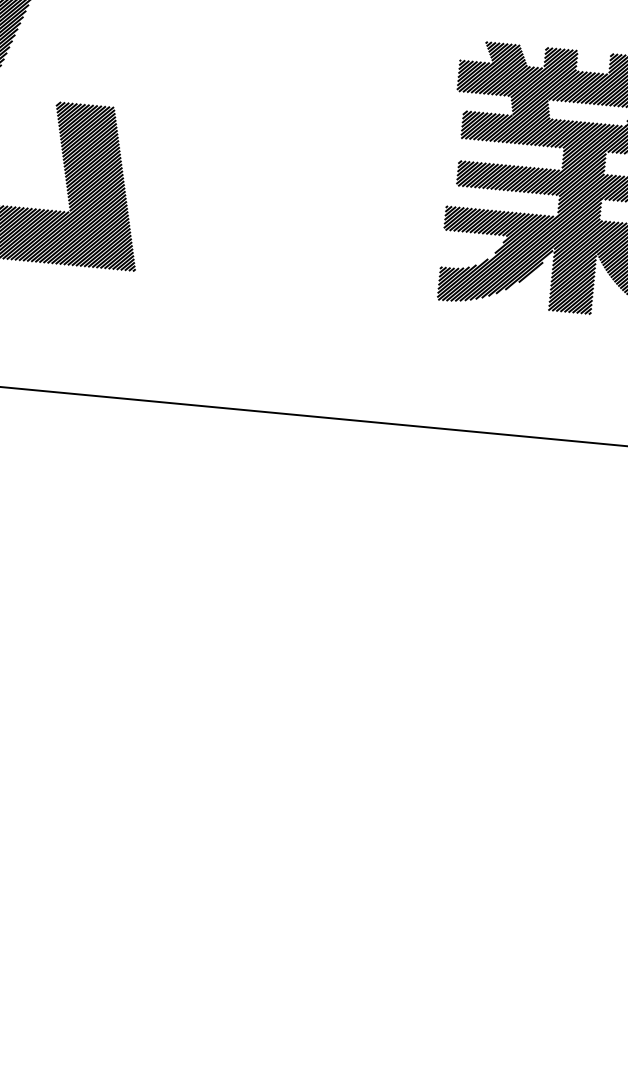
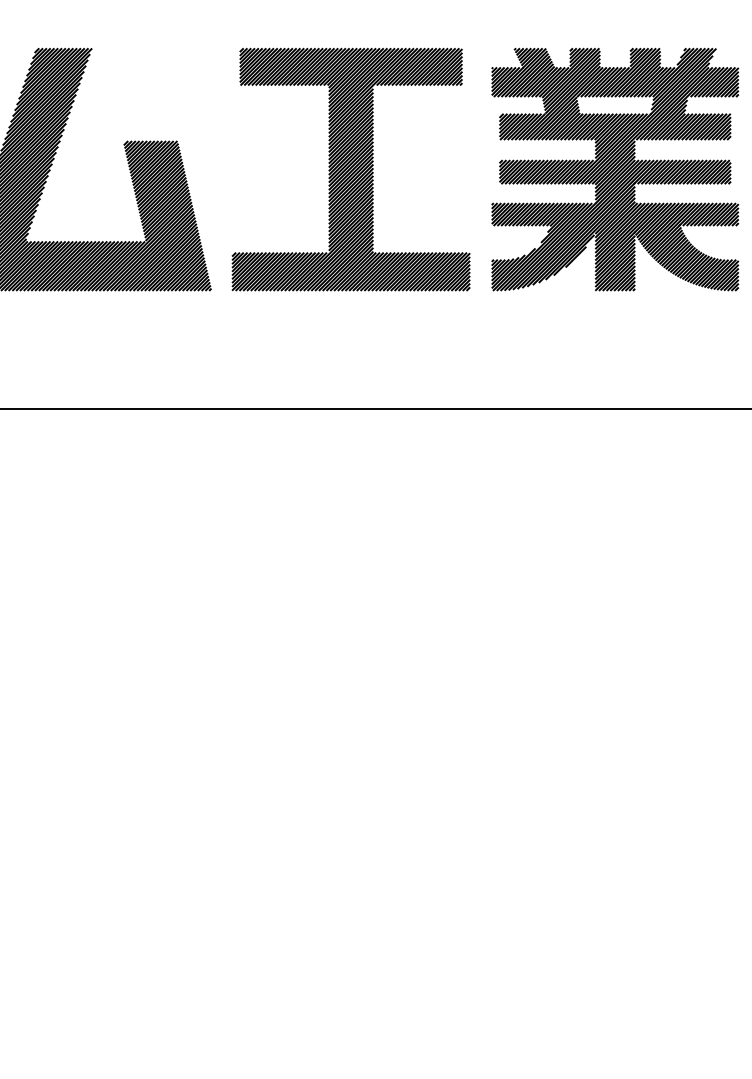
part: (297, 155) -> (350, 169), added

